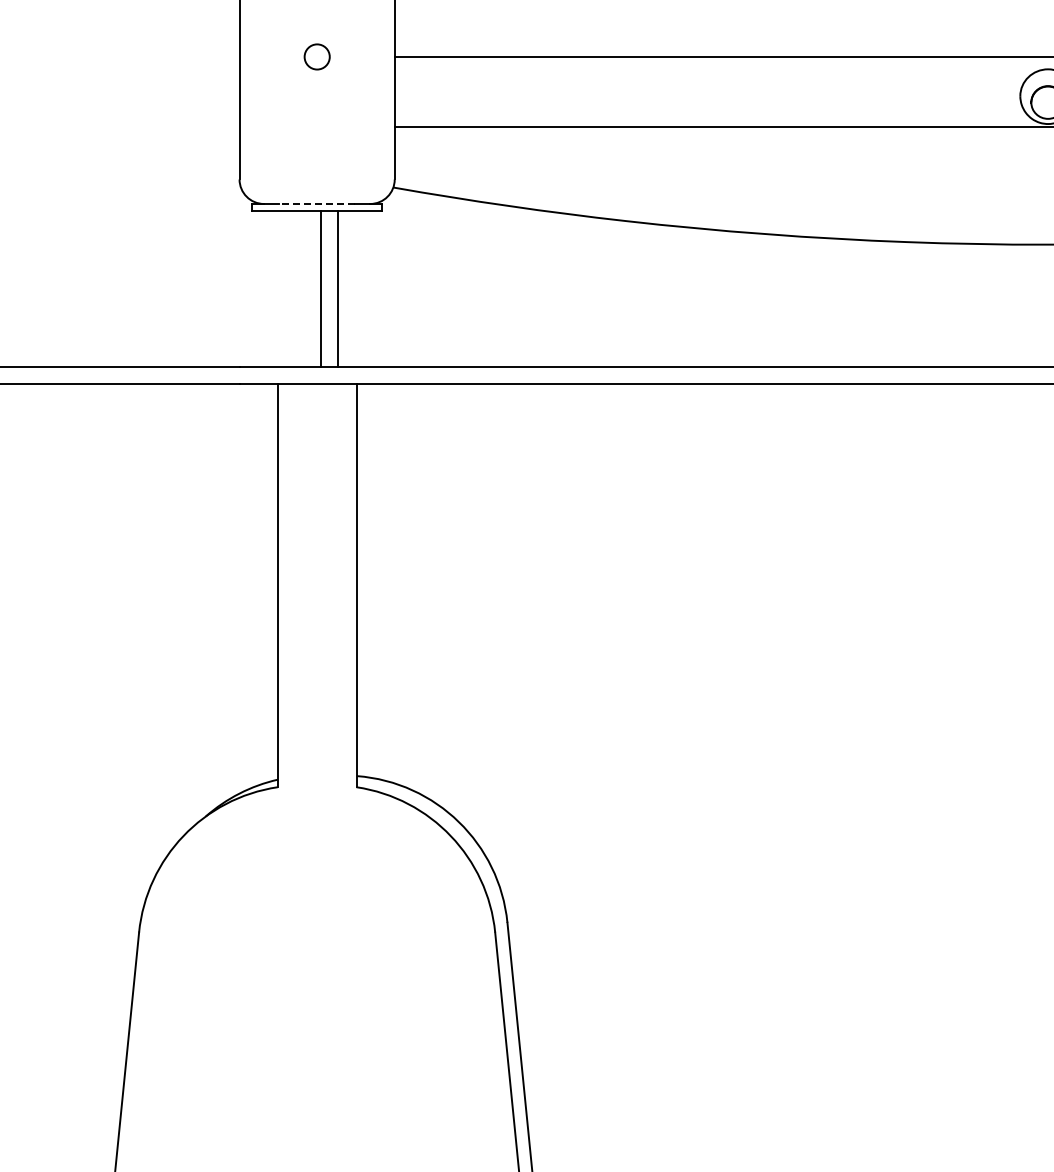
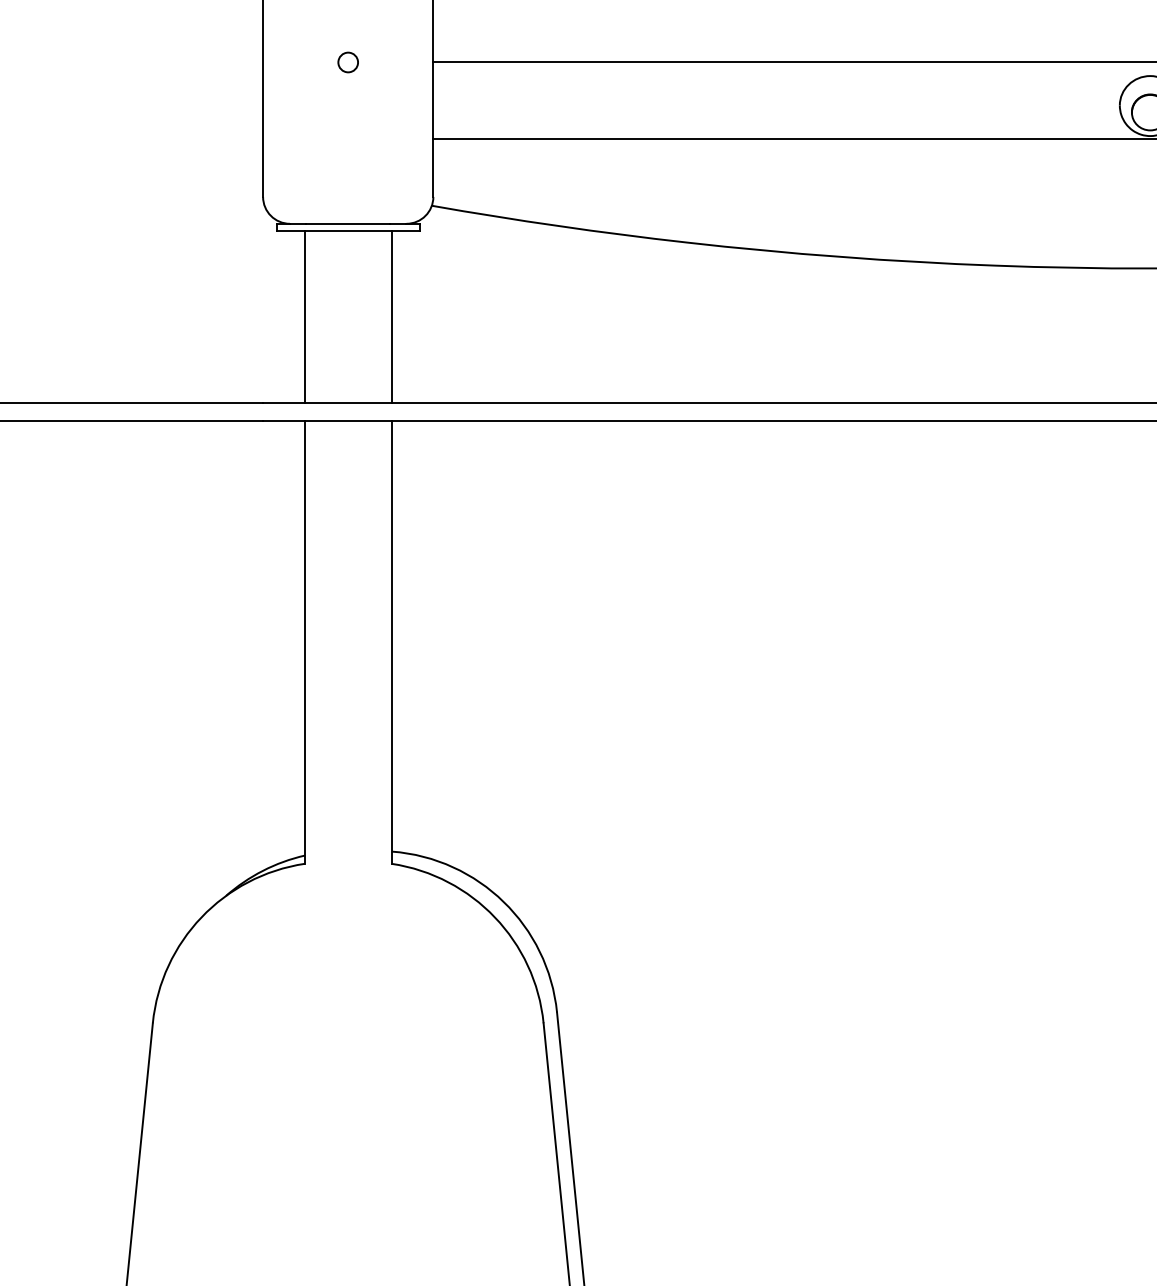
circle: (316, 56) -> (347, 61), size x0.71
line: (316, 203) -> (347, 223), dashed -> solid
line: (320, 288) -> (391, 316), moved
line: (337, 288) -> (304, 316), moved

